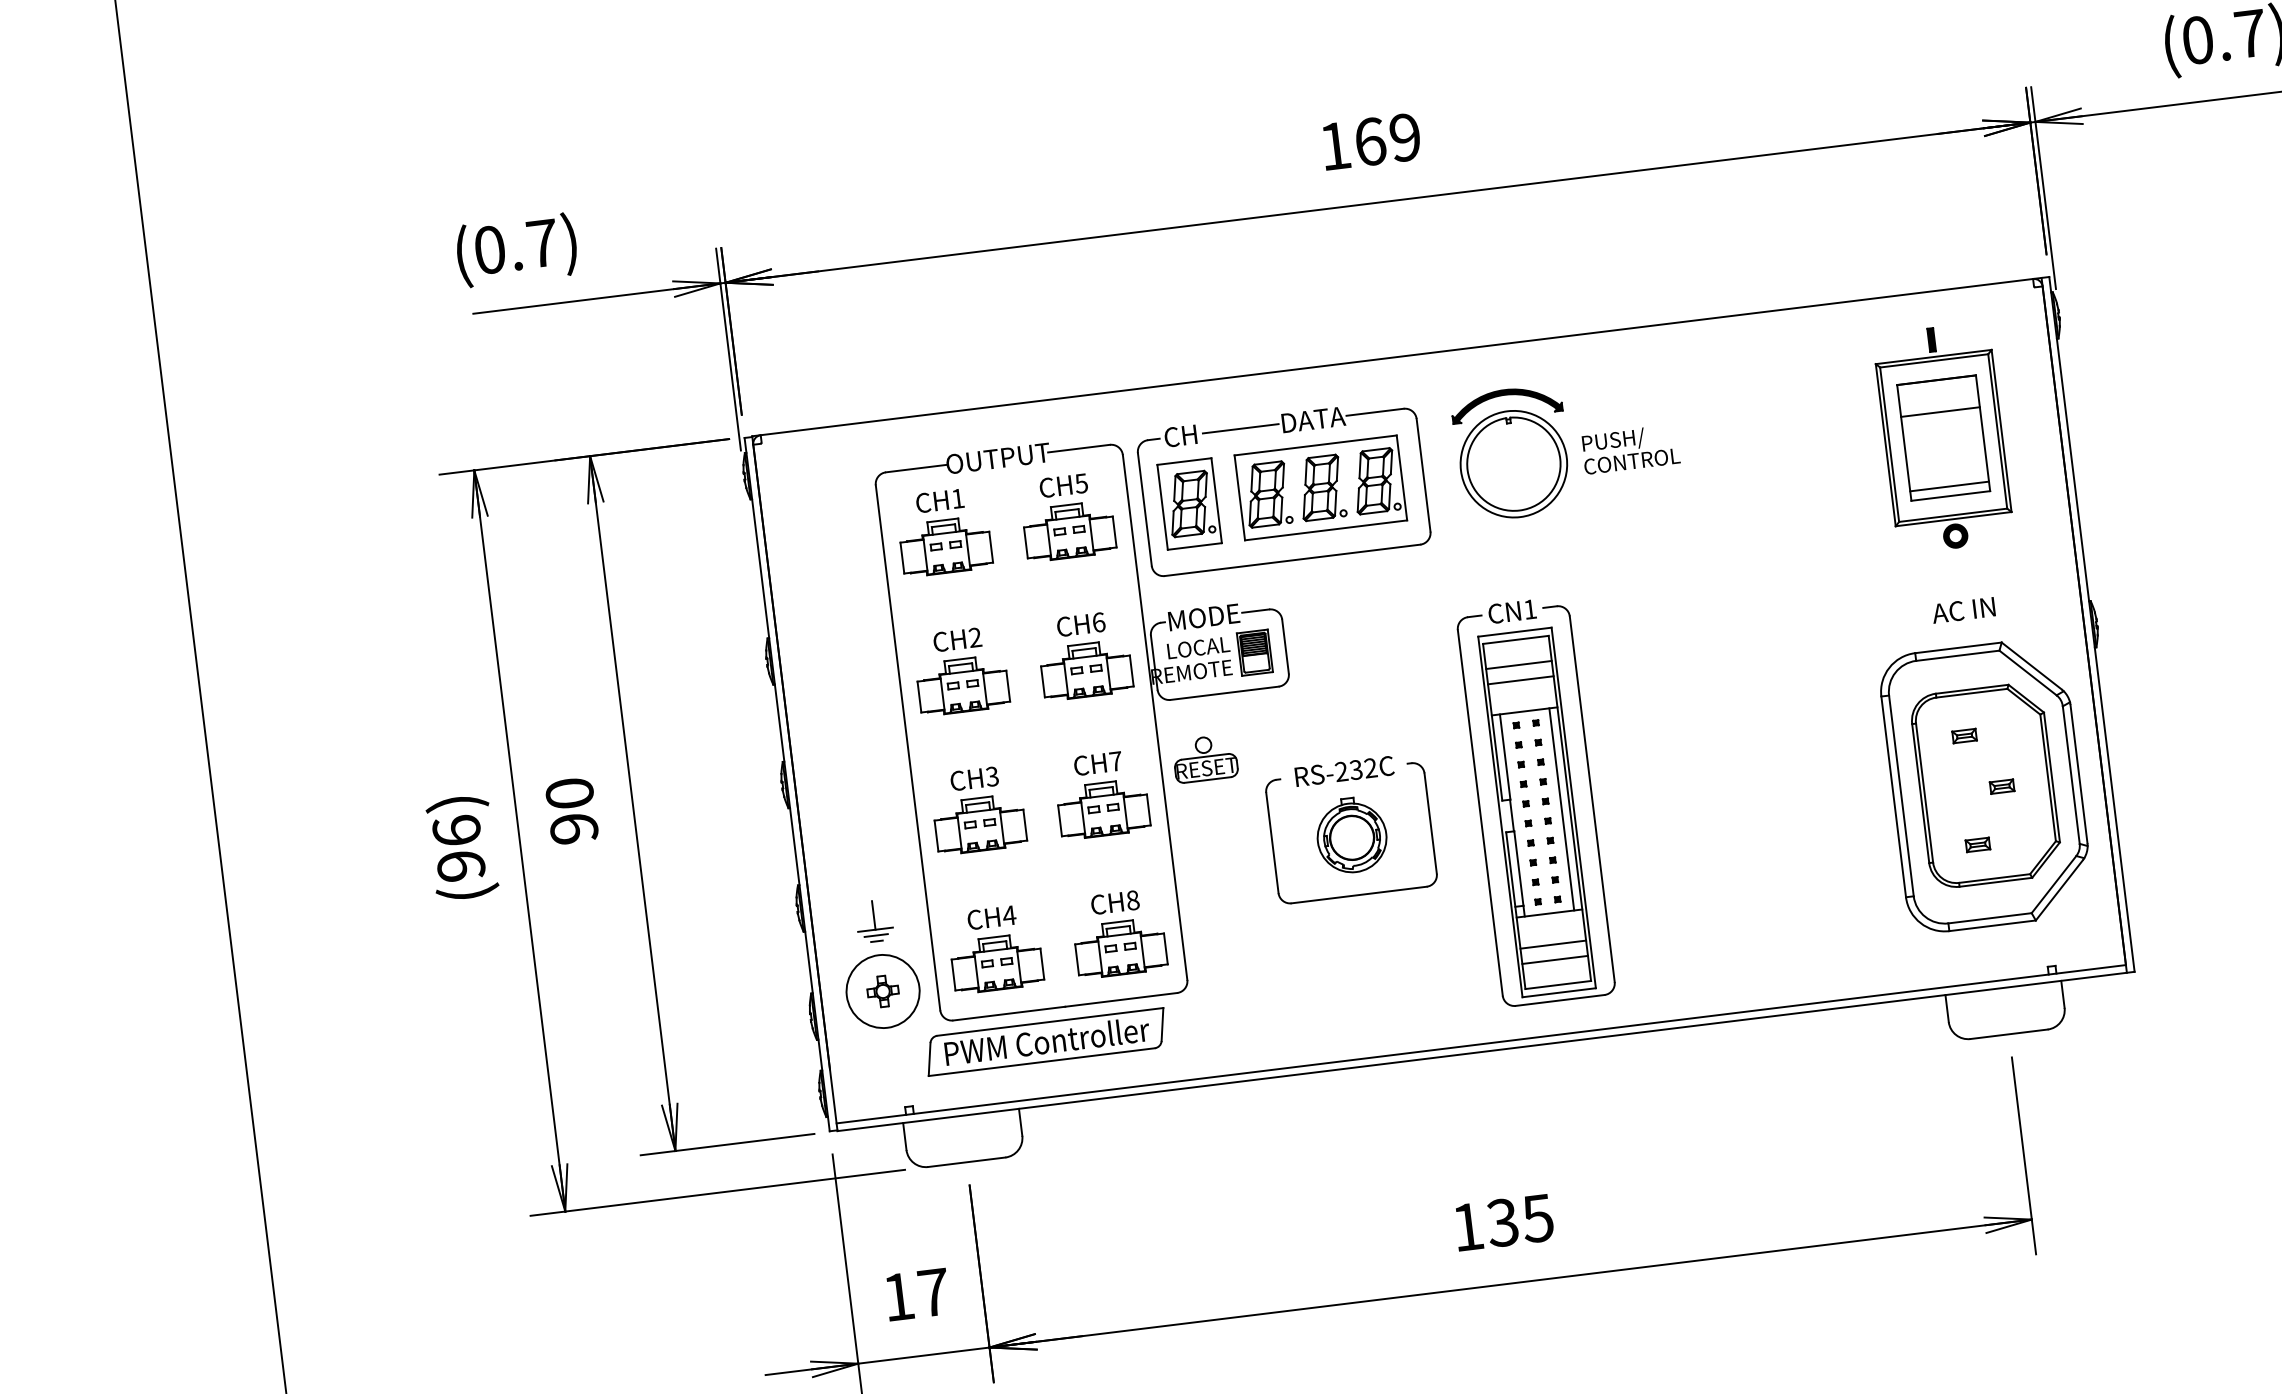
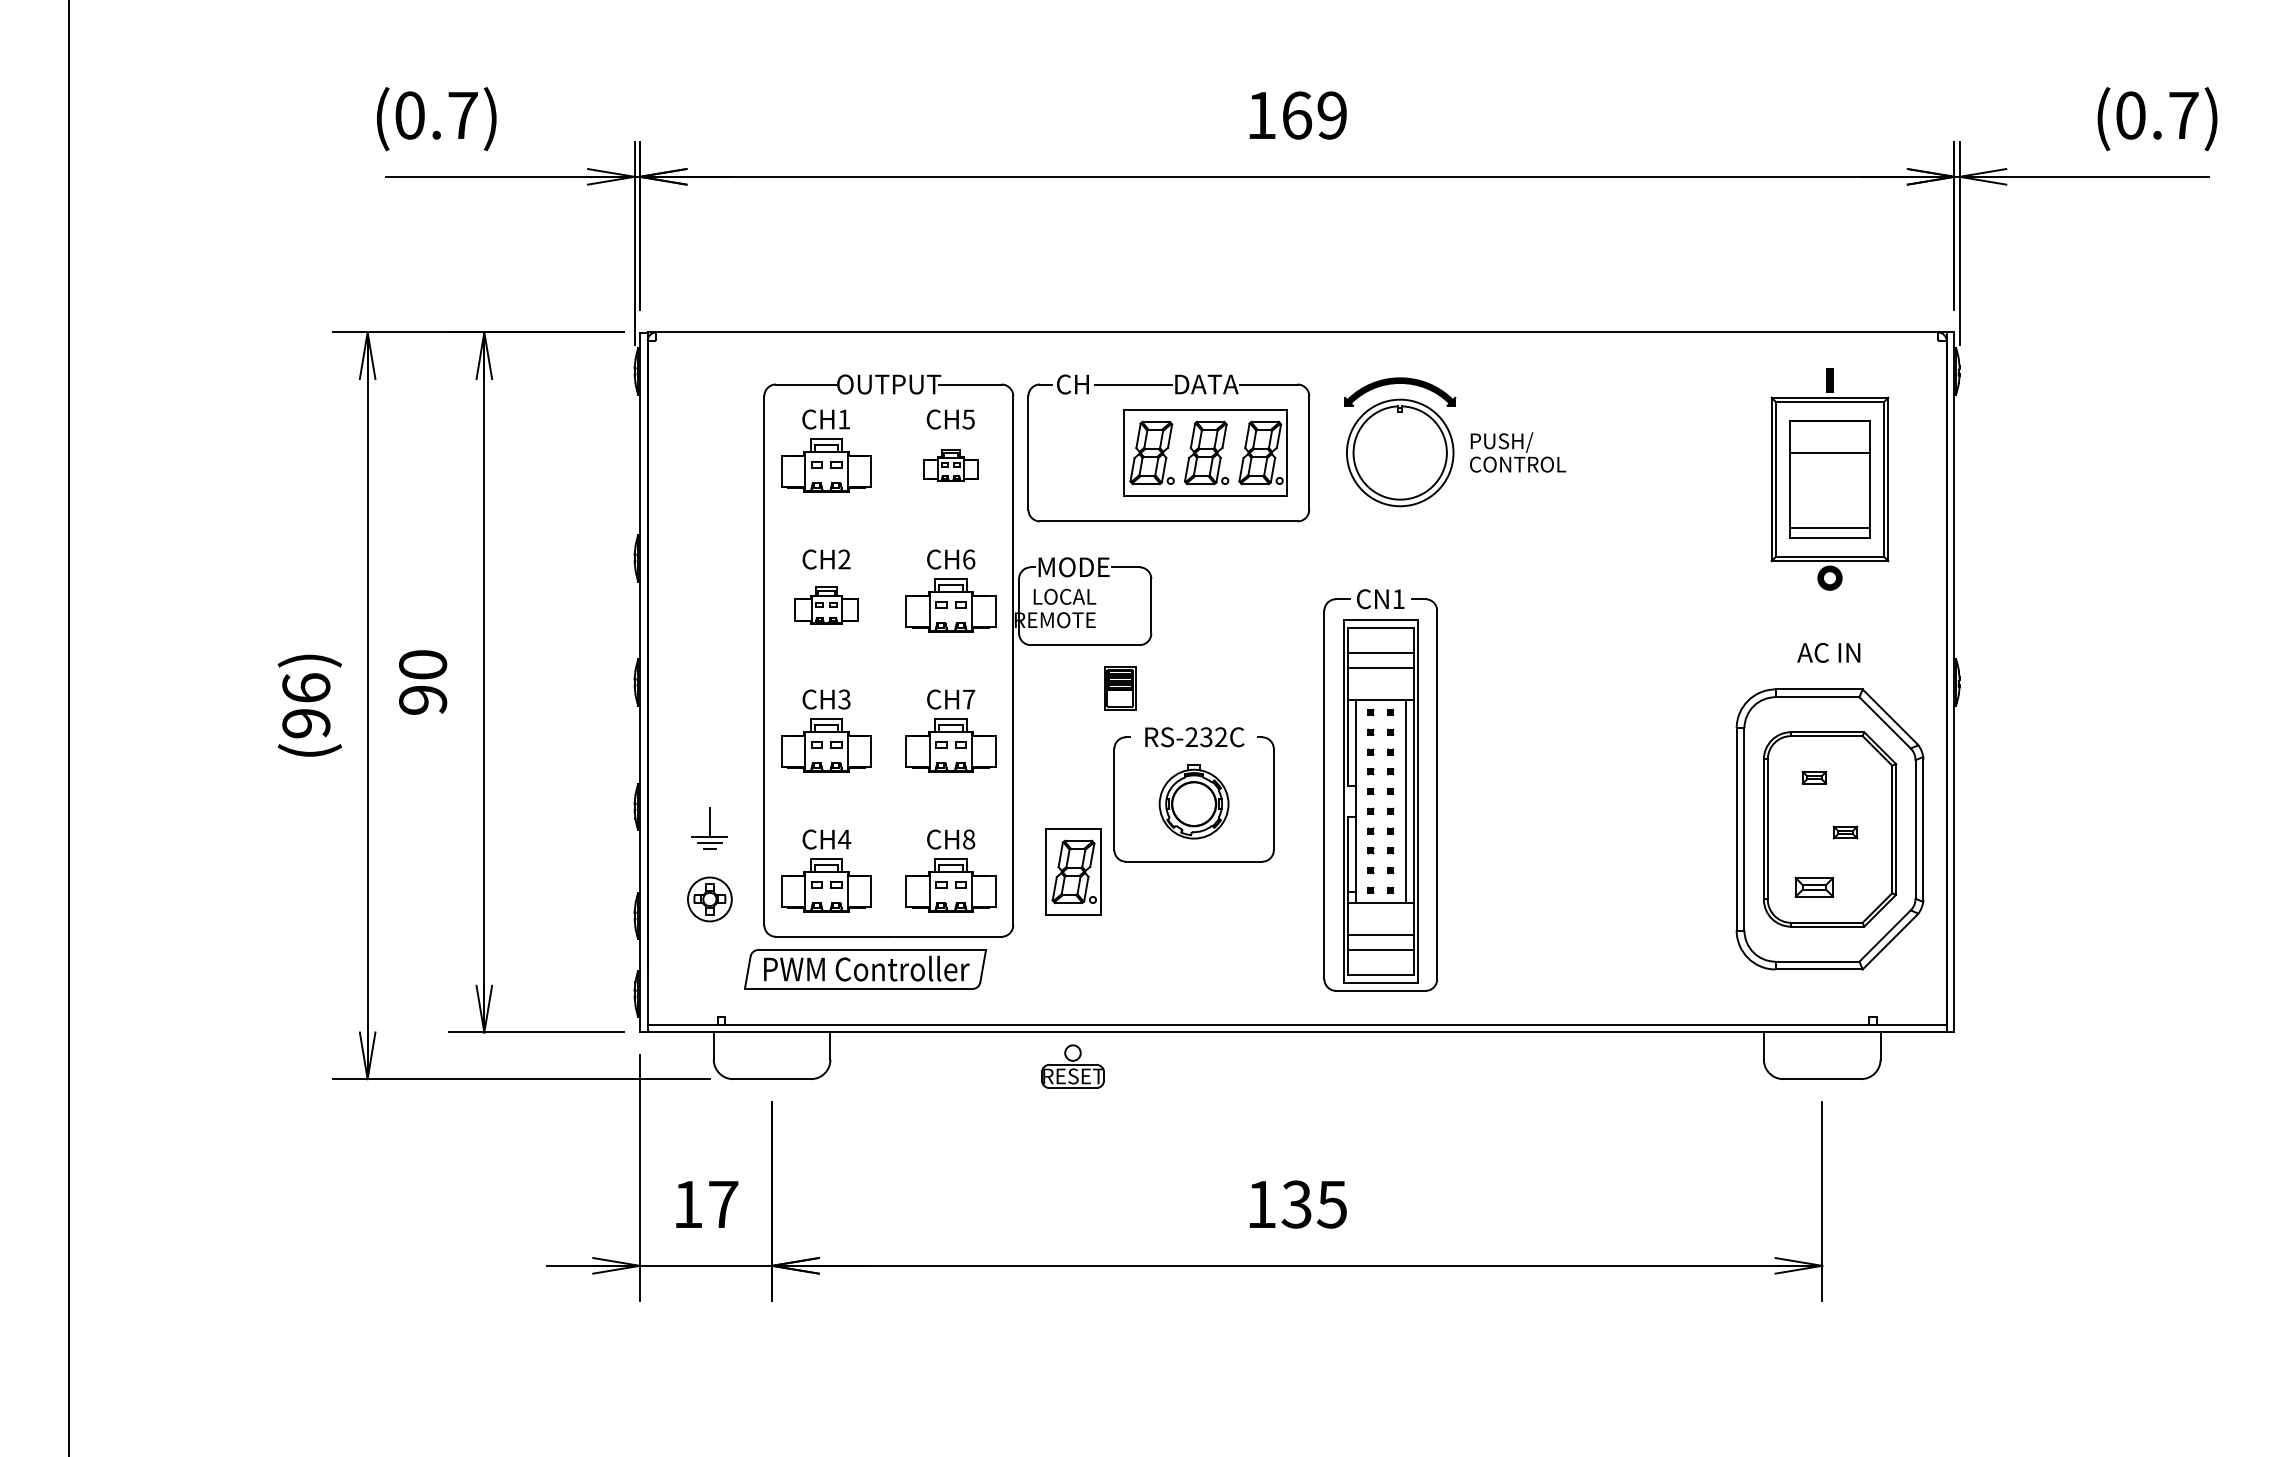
part: (1189, 503) -> (1073, 871), moved
part: (1069, 531) -> (950, 465), size x0.6
part: (1255, 652) -> (1120, 688), moved
part: (963, 685) -> (826, 605), size x0.7
part: (1204, 758) -> (1072, 1066), moved
part: (1978, 845) -> (1814, 887), size x1.6
circle: (882, 991) -> (709, 899), size x0.6

